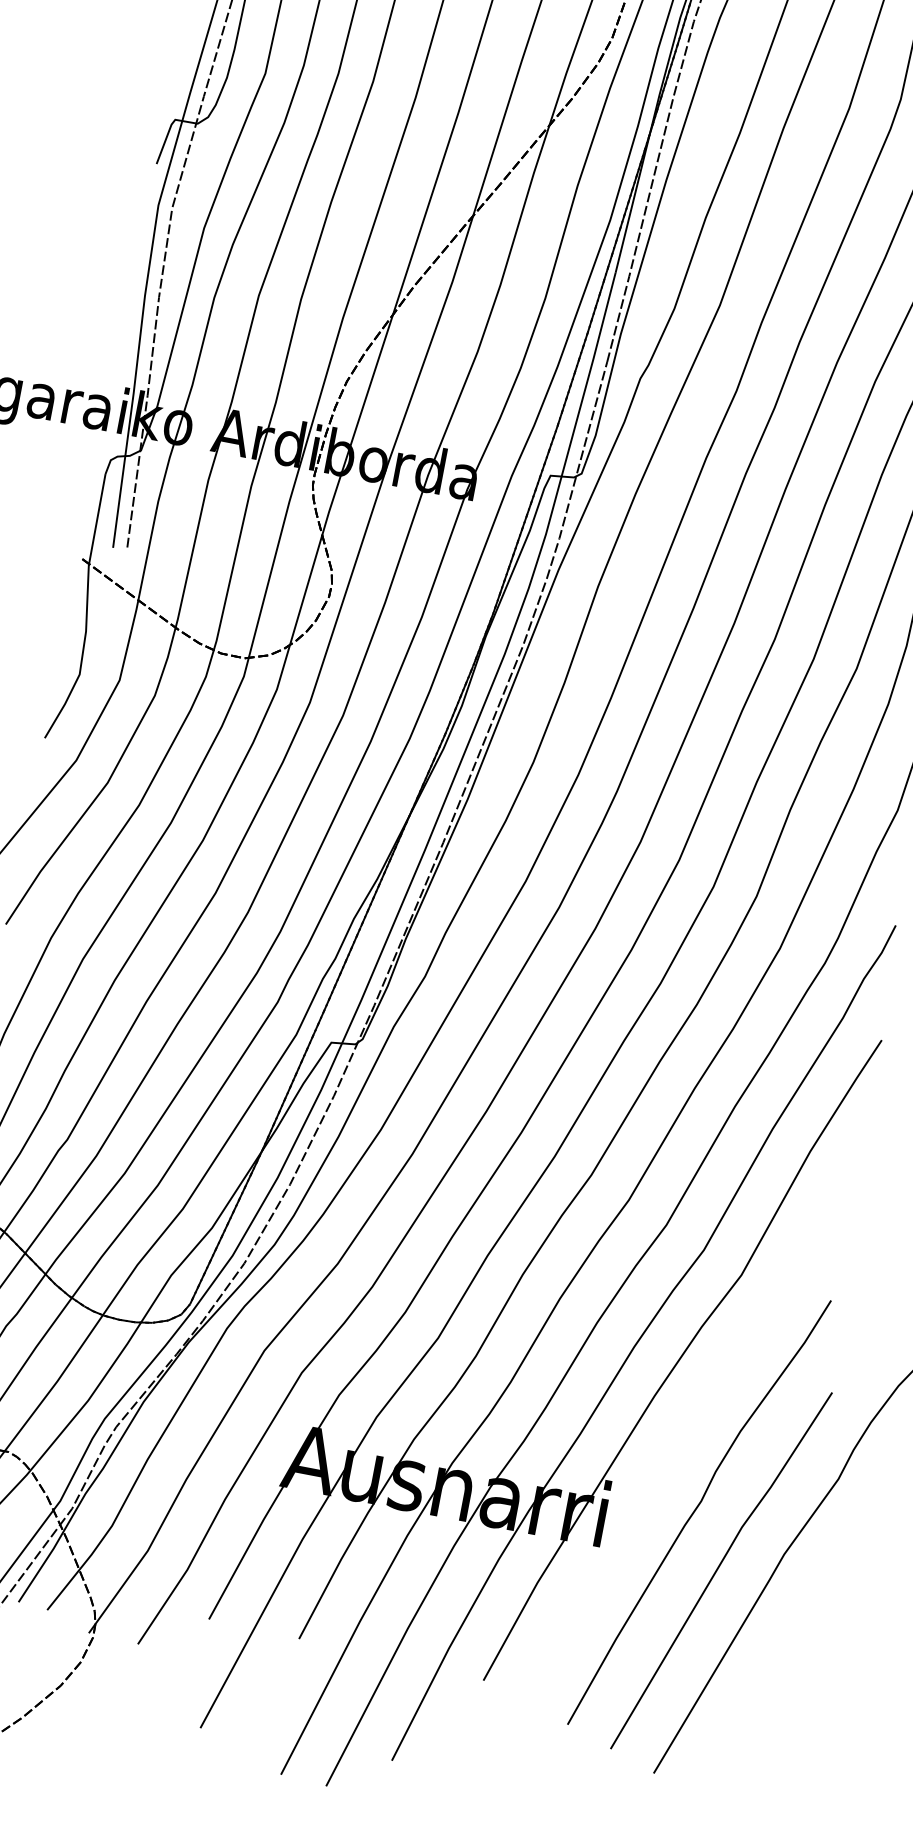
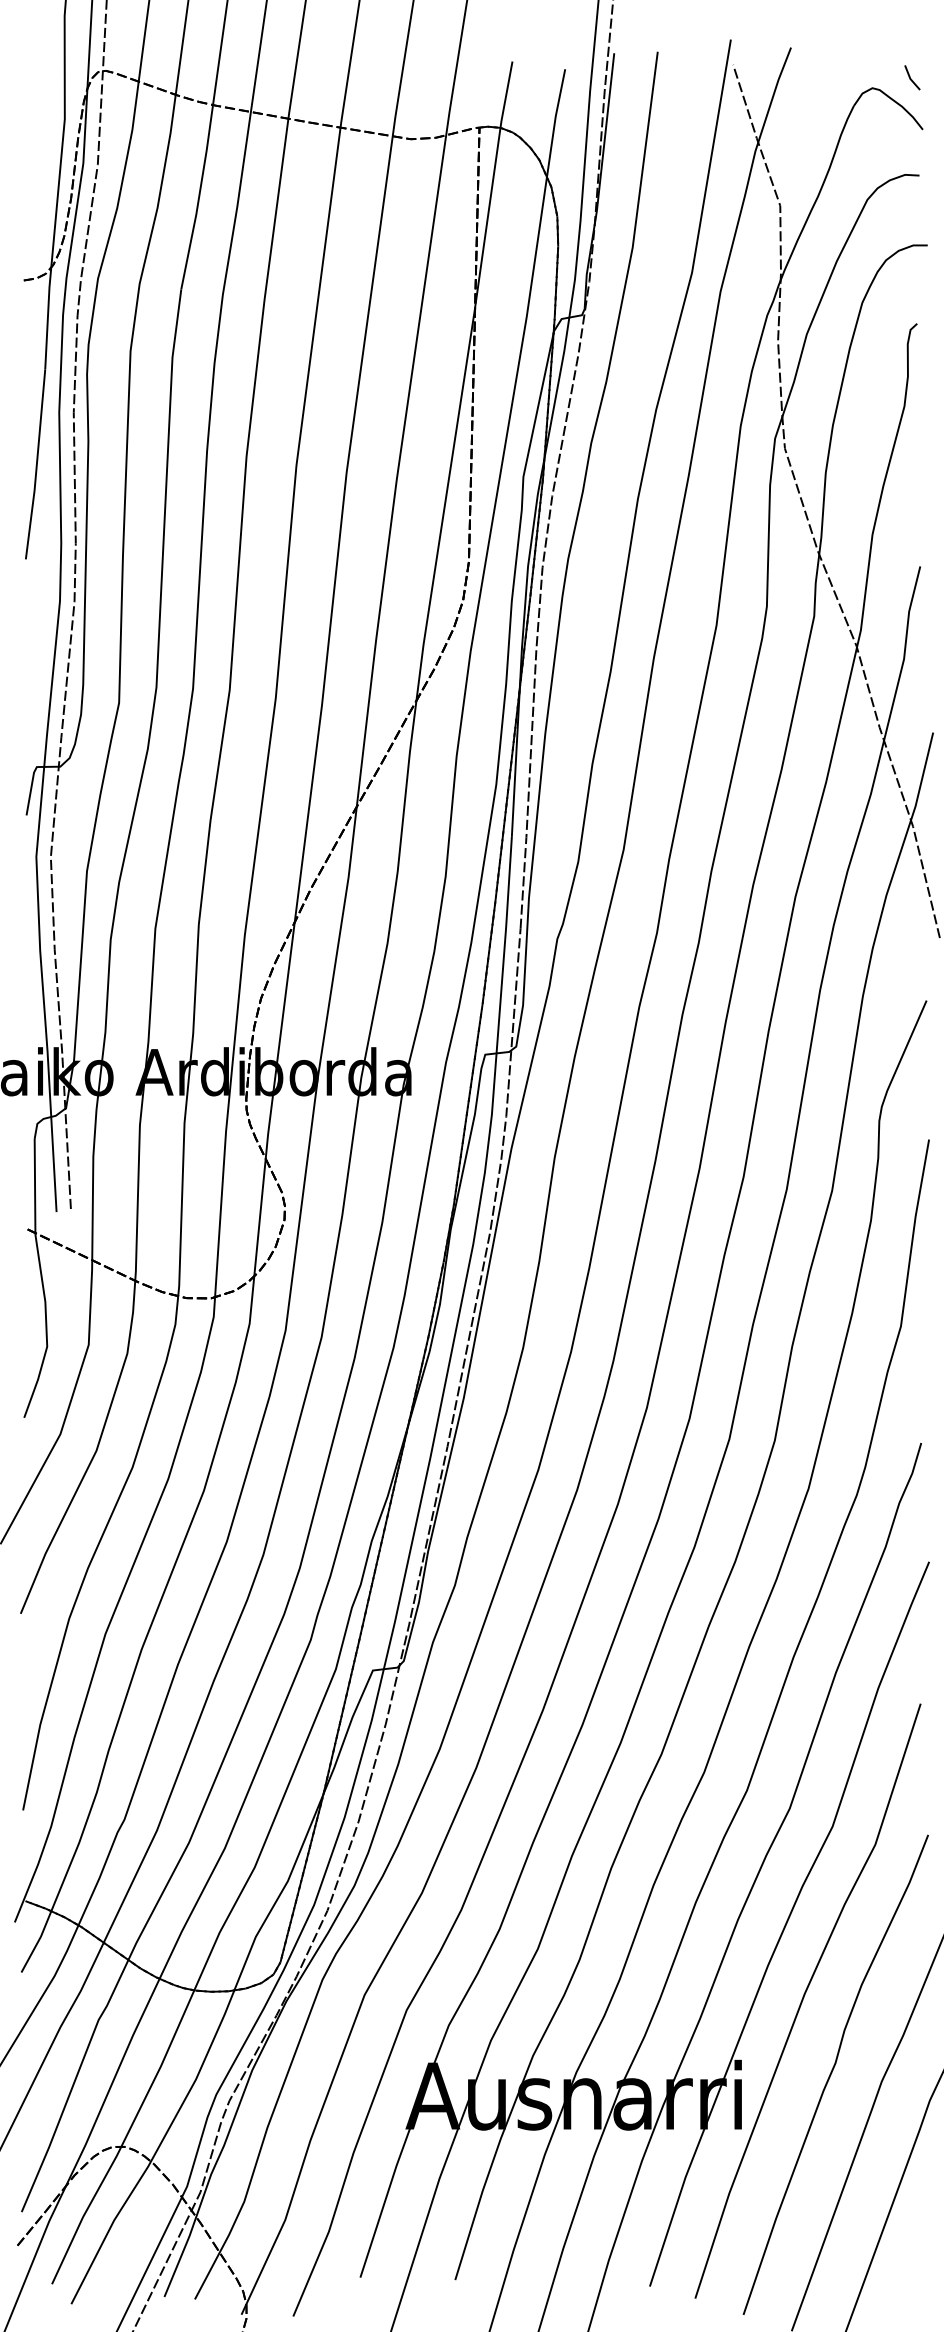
curve: (682, 1435) -> (803, 2000), added

